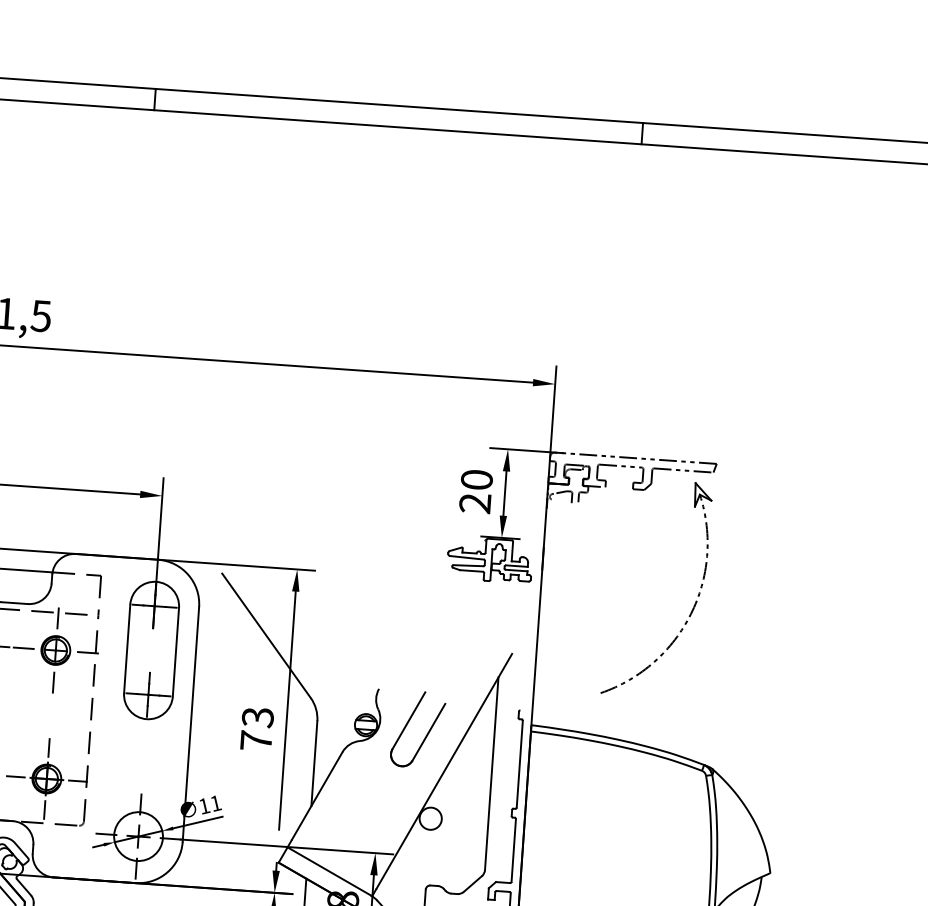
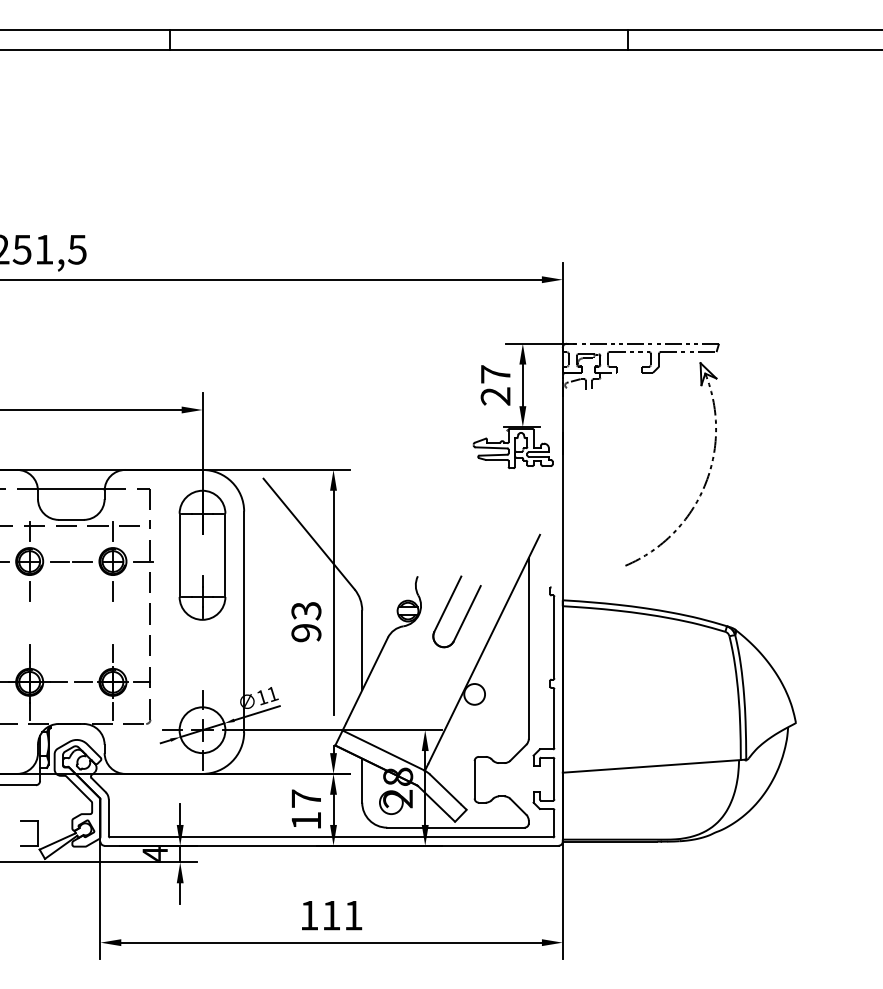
text: (476, 479) -> (495, 374), 20 -> 27
text: (256, 740) -> (306, 632), 73 -> 93

